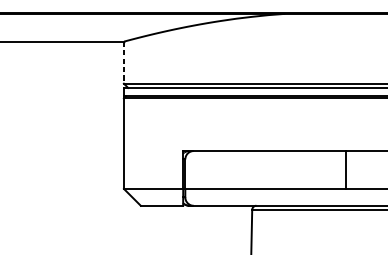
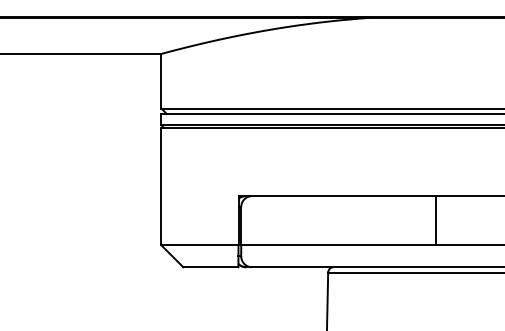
line: (124, 62) -> (161, 81), dashed -> solid
line: (345, 169) -> (435, 220), moved

